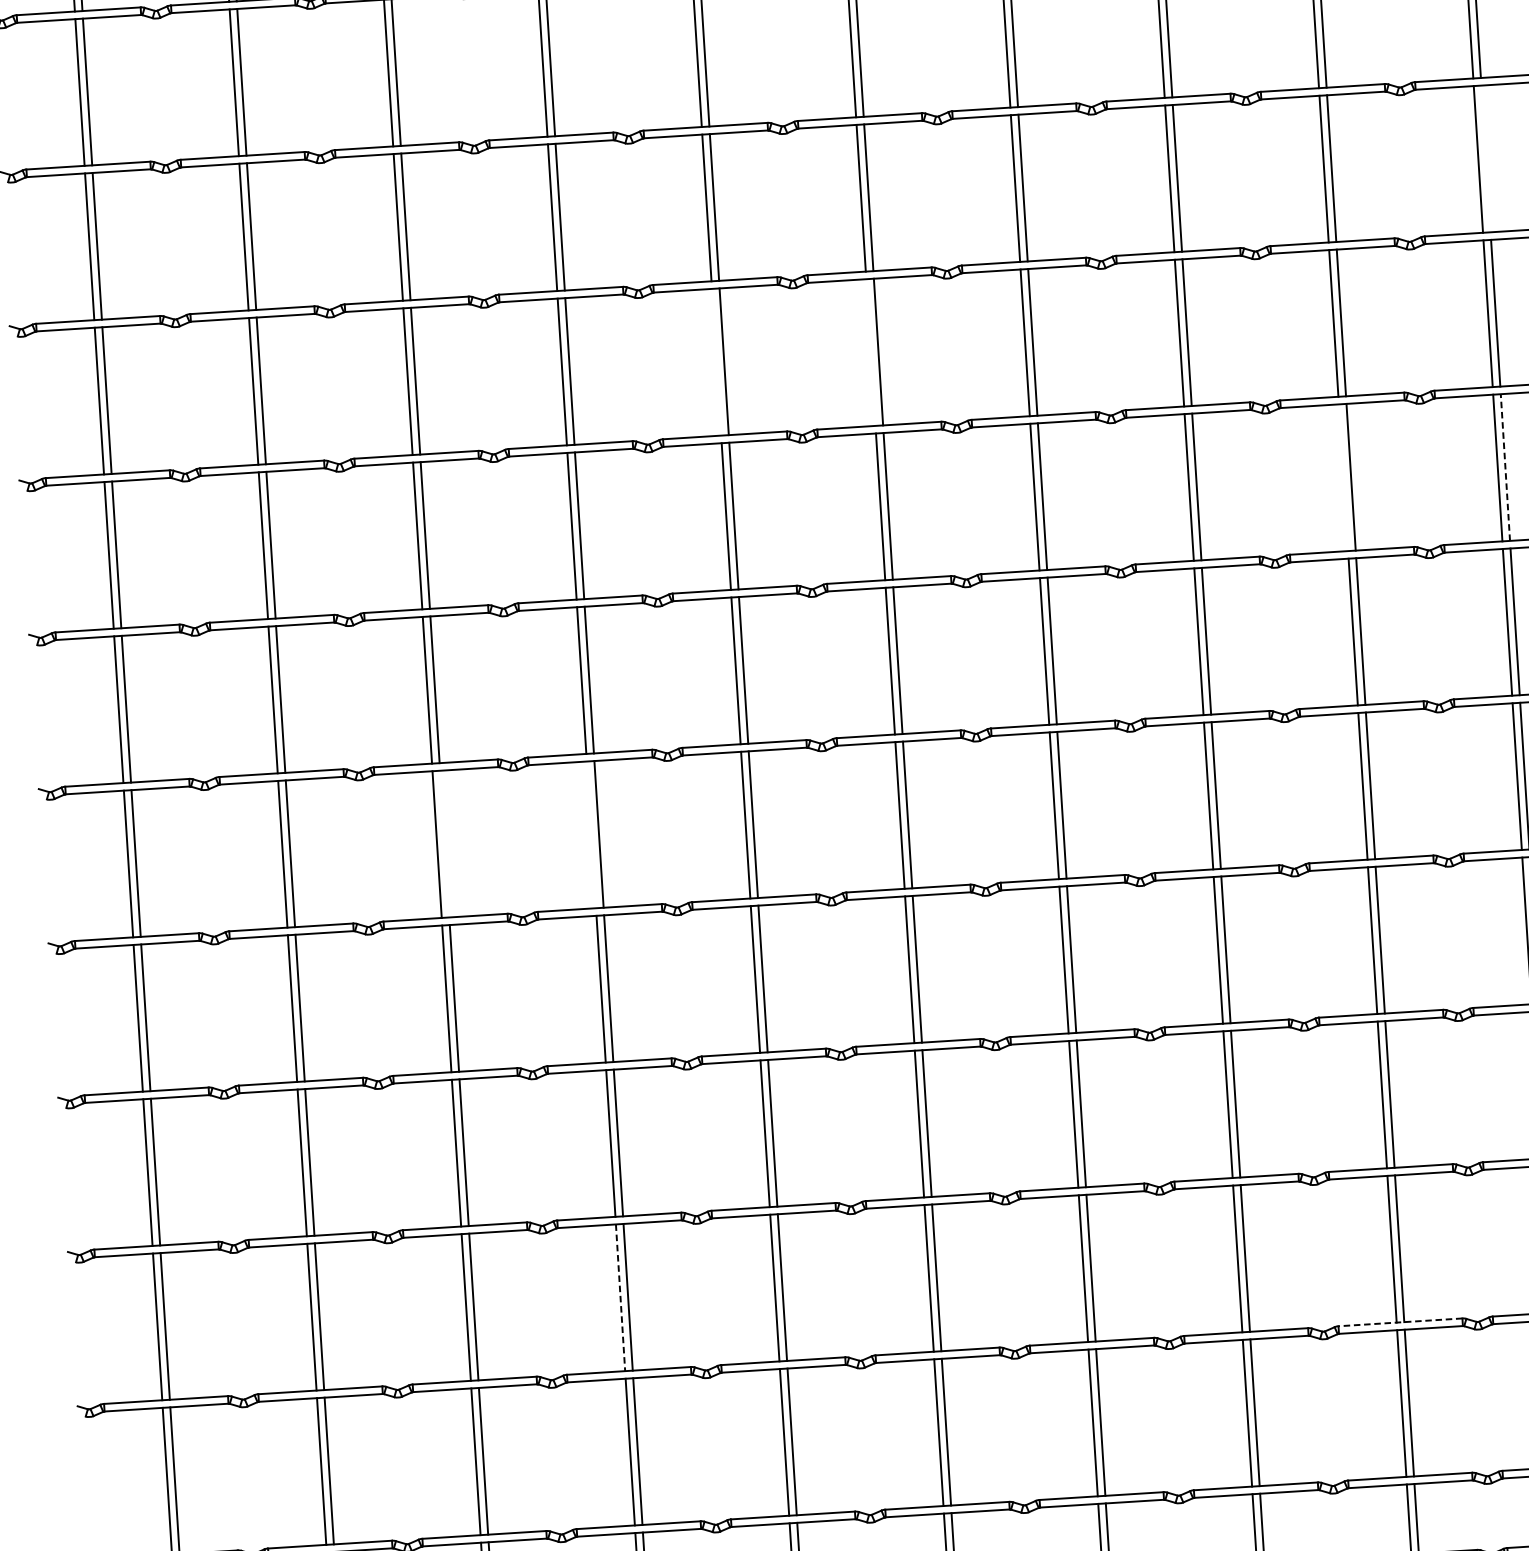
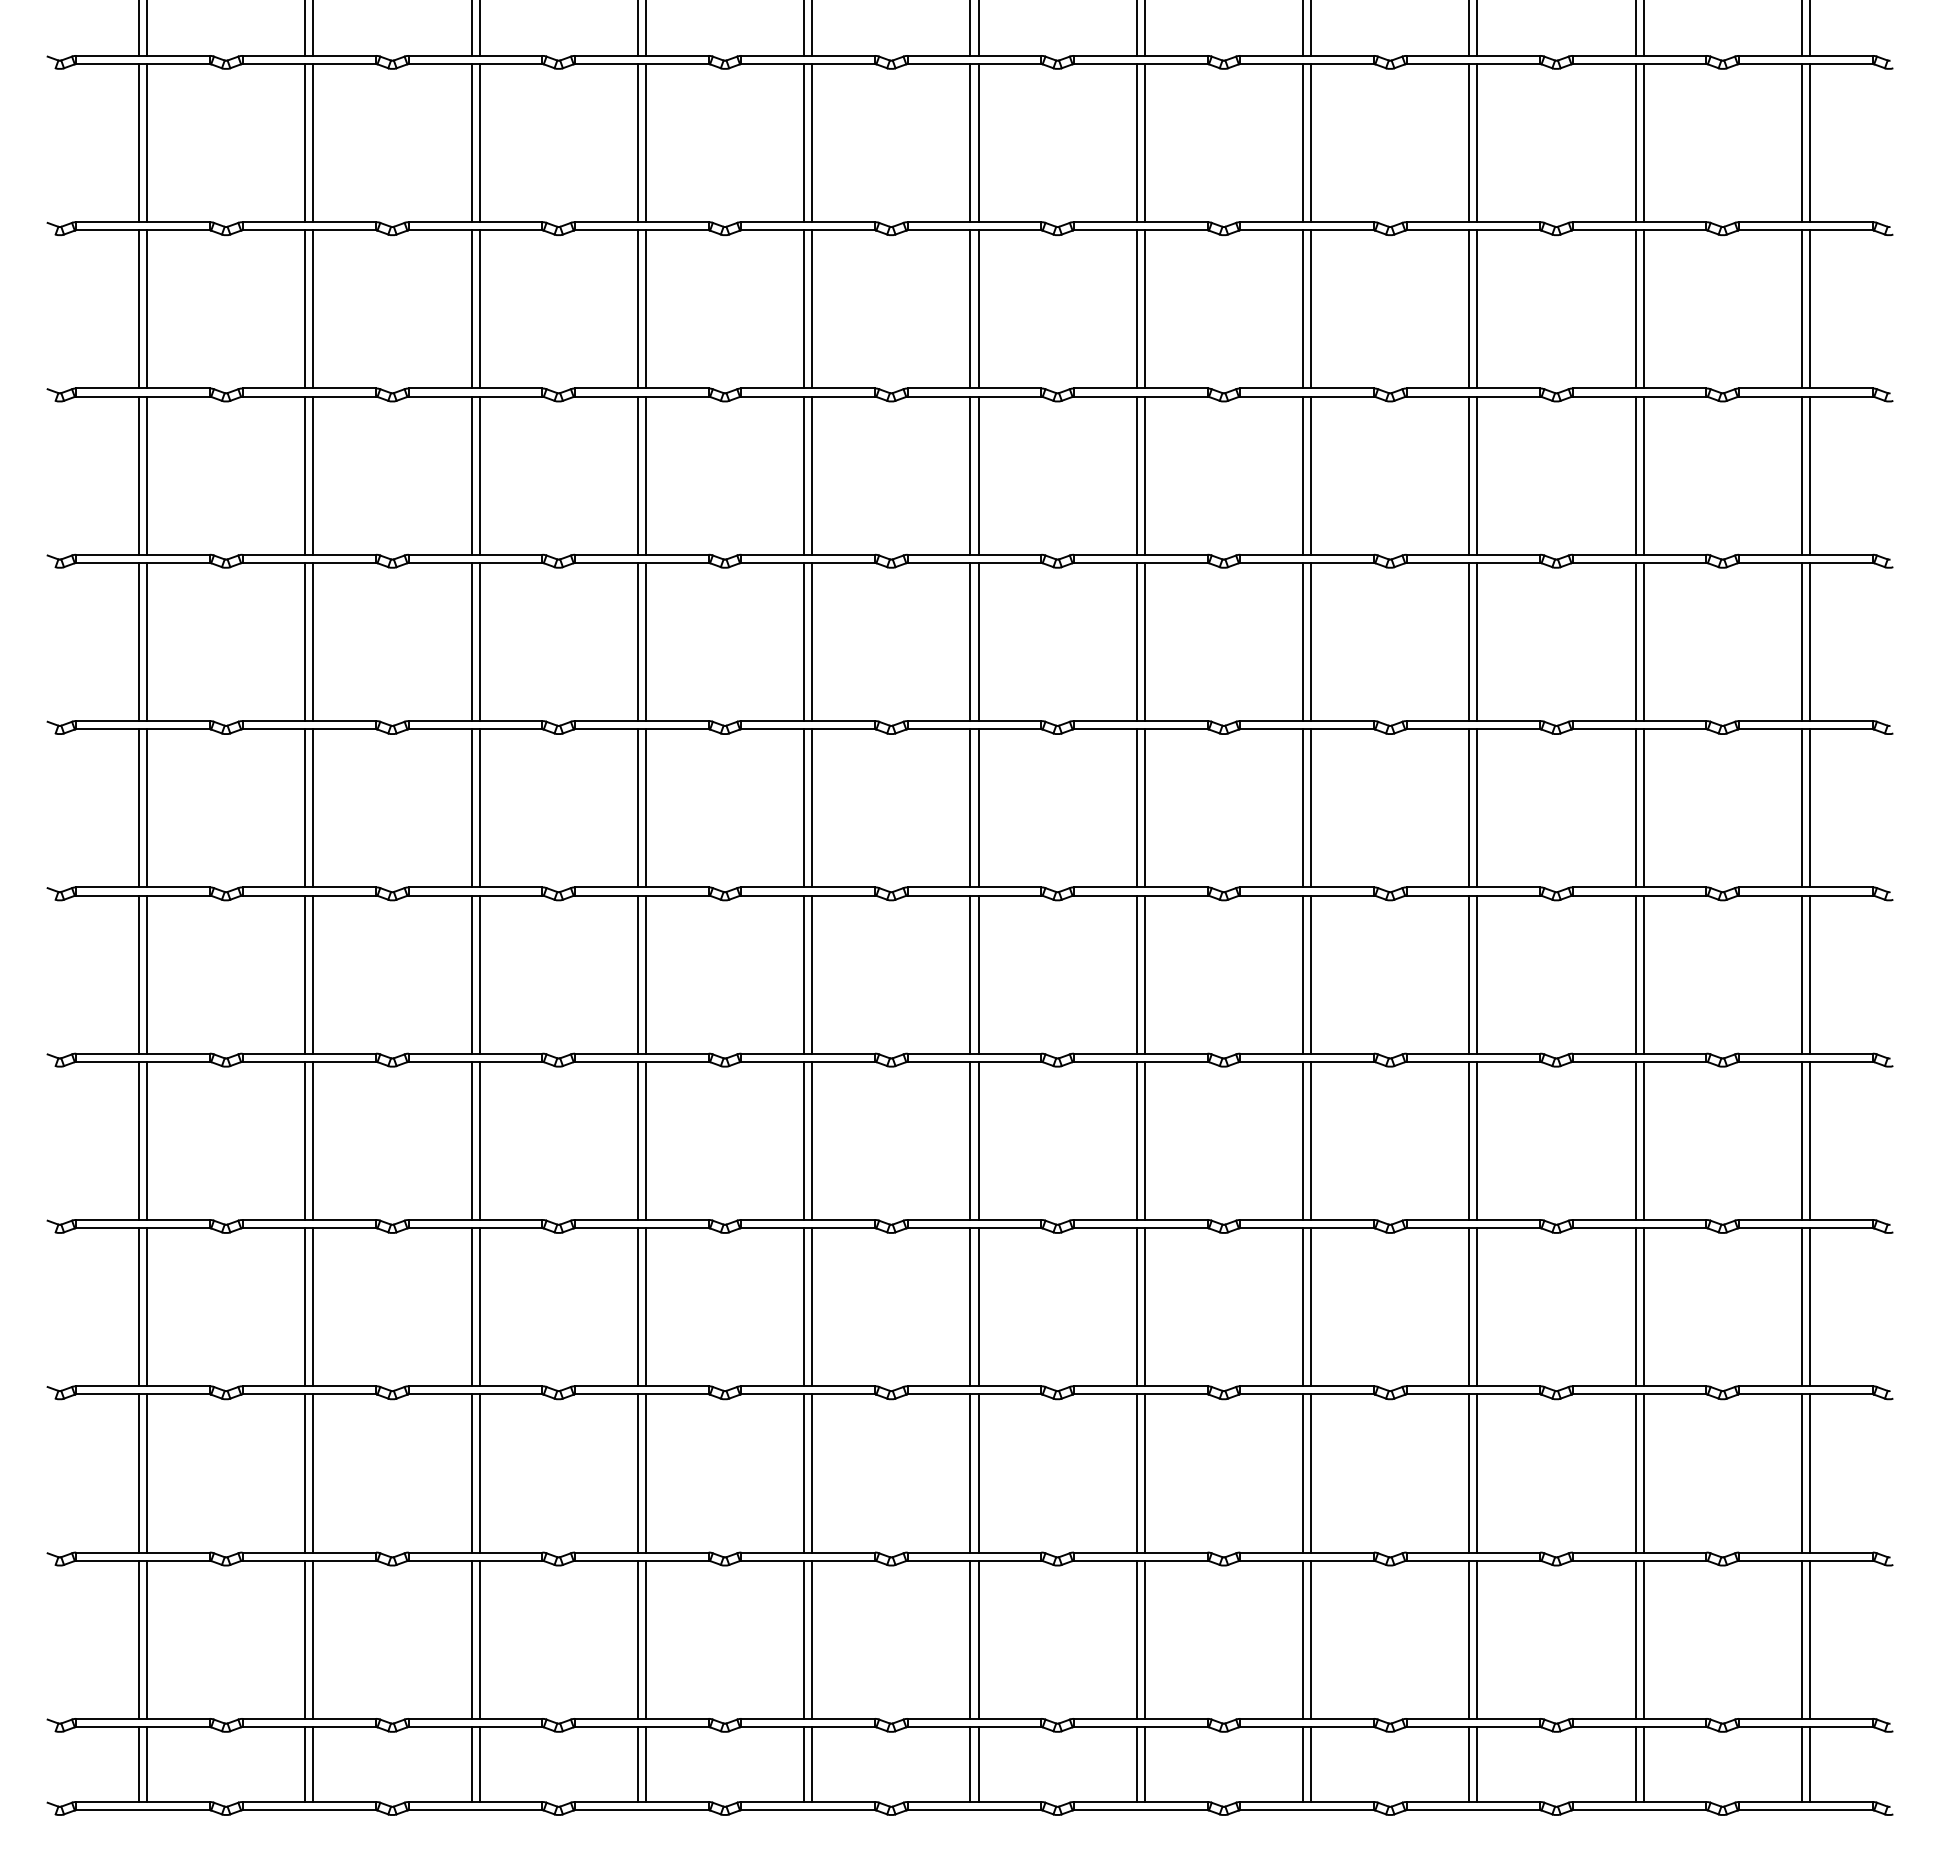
line: (1485, 159) -> (1643, 309), added
line: (870, 352) -> (970, 475), added
line: (716, 362) -> (804, 475), added
line: (1505, 467) -> (1643, 641), dashed -> solid
line: (1343, 477) -> (1469, 641), added
line: (591, 834) -> (637, 974), added
line: (444, 844) -> (479, 974), added
line: (620, 1298) -> (637, 1474), dashed -> solid
line: (1400, 1322) -> (1473, 1552), dashed -> solid

